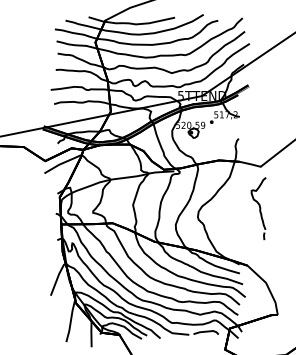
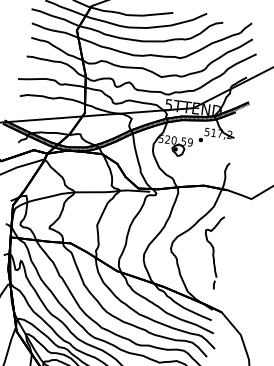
part: (258, 208) -> (211, 251), moved

